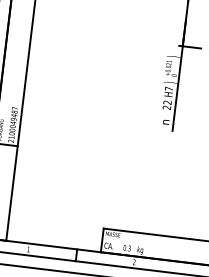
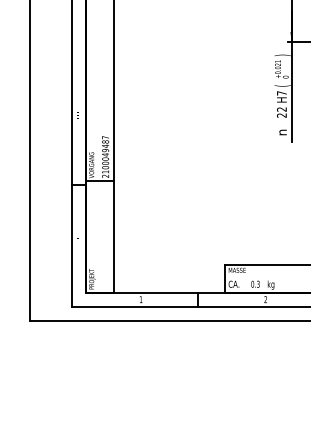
text: (170, 82) -> (282, 85), ) -> (

